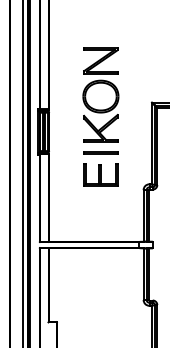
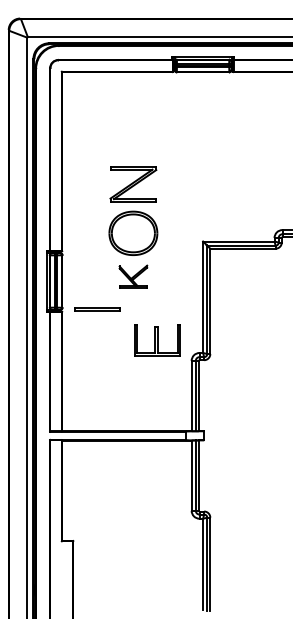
part: (100, 128) -> (133, 276), size x0.6
line: (100, 151) -> (97, 308), moved
part: (100, 175) -> (157, 340), moved

